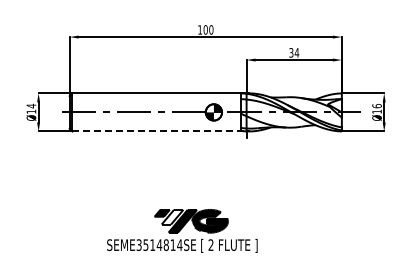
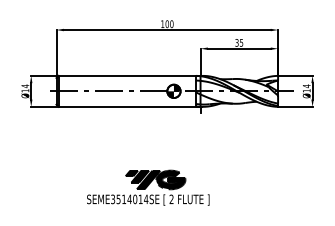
text: (296, 52) -> (241, 42), 34 -> 35
text: (376, 106) -> (306, 86), Ø16 -> Ø14
line: (160, 131) -> (130, 106), dashed -> solid
fill: (172, 216) -> (140, 176), added
text: (165, 244) -> (134, 198), SEME3514814SE -> SEME3514014SE

